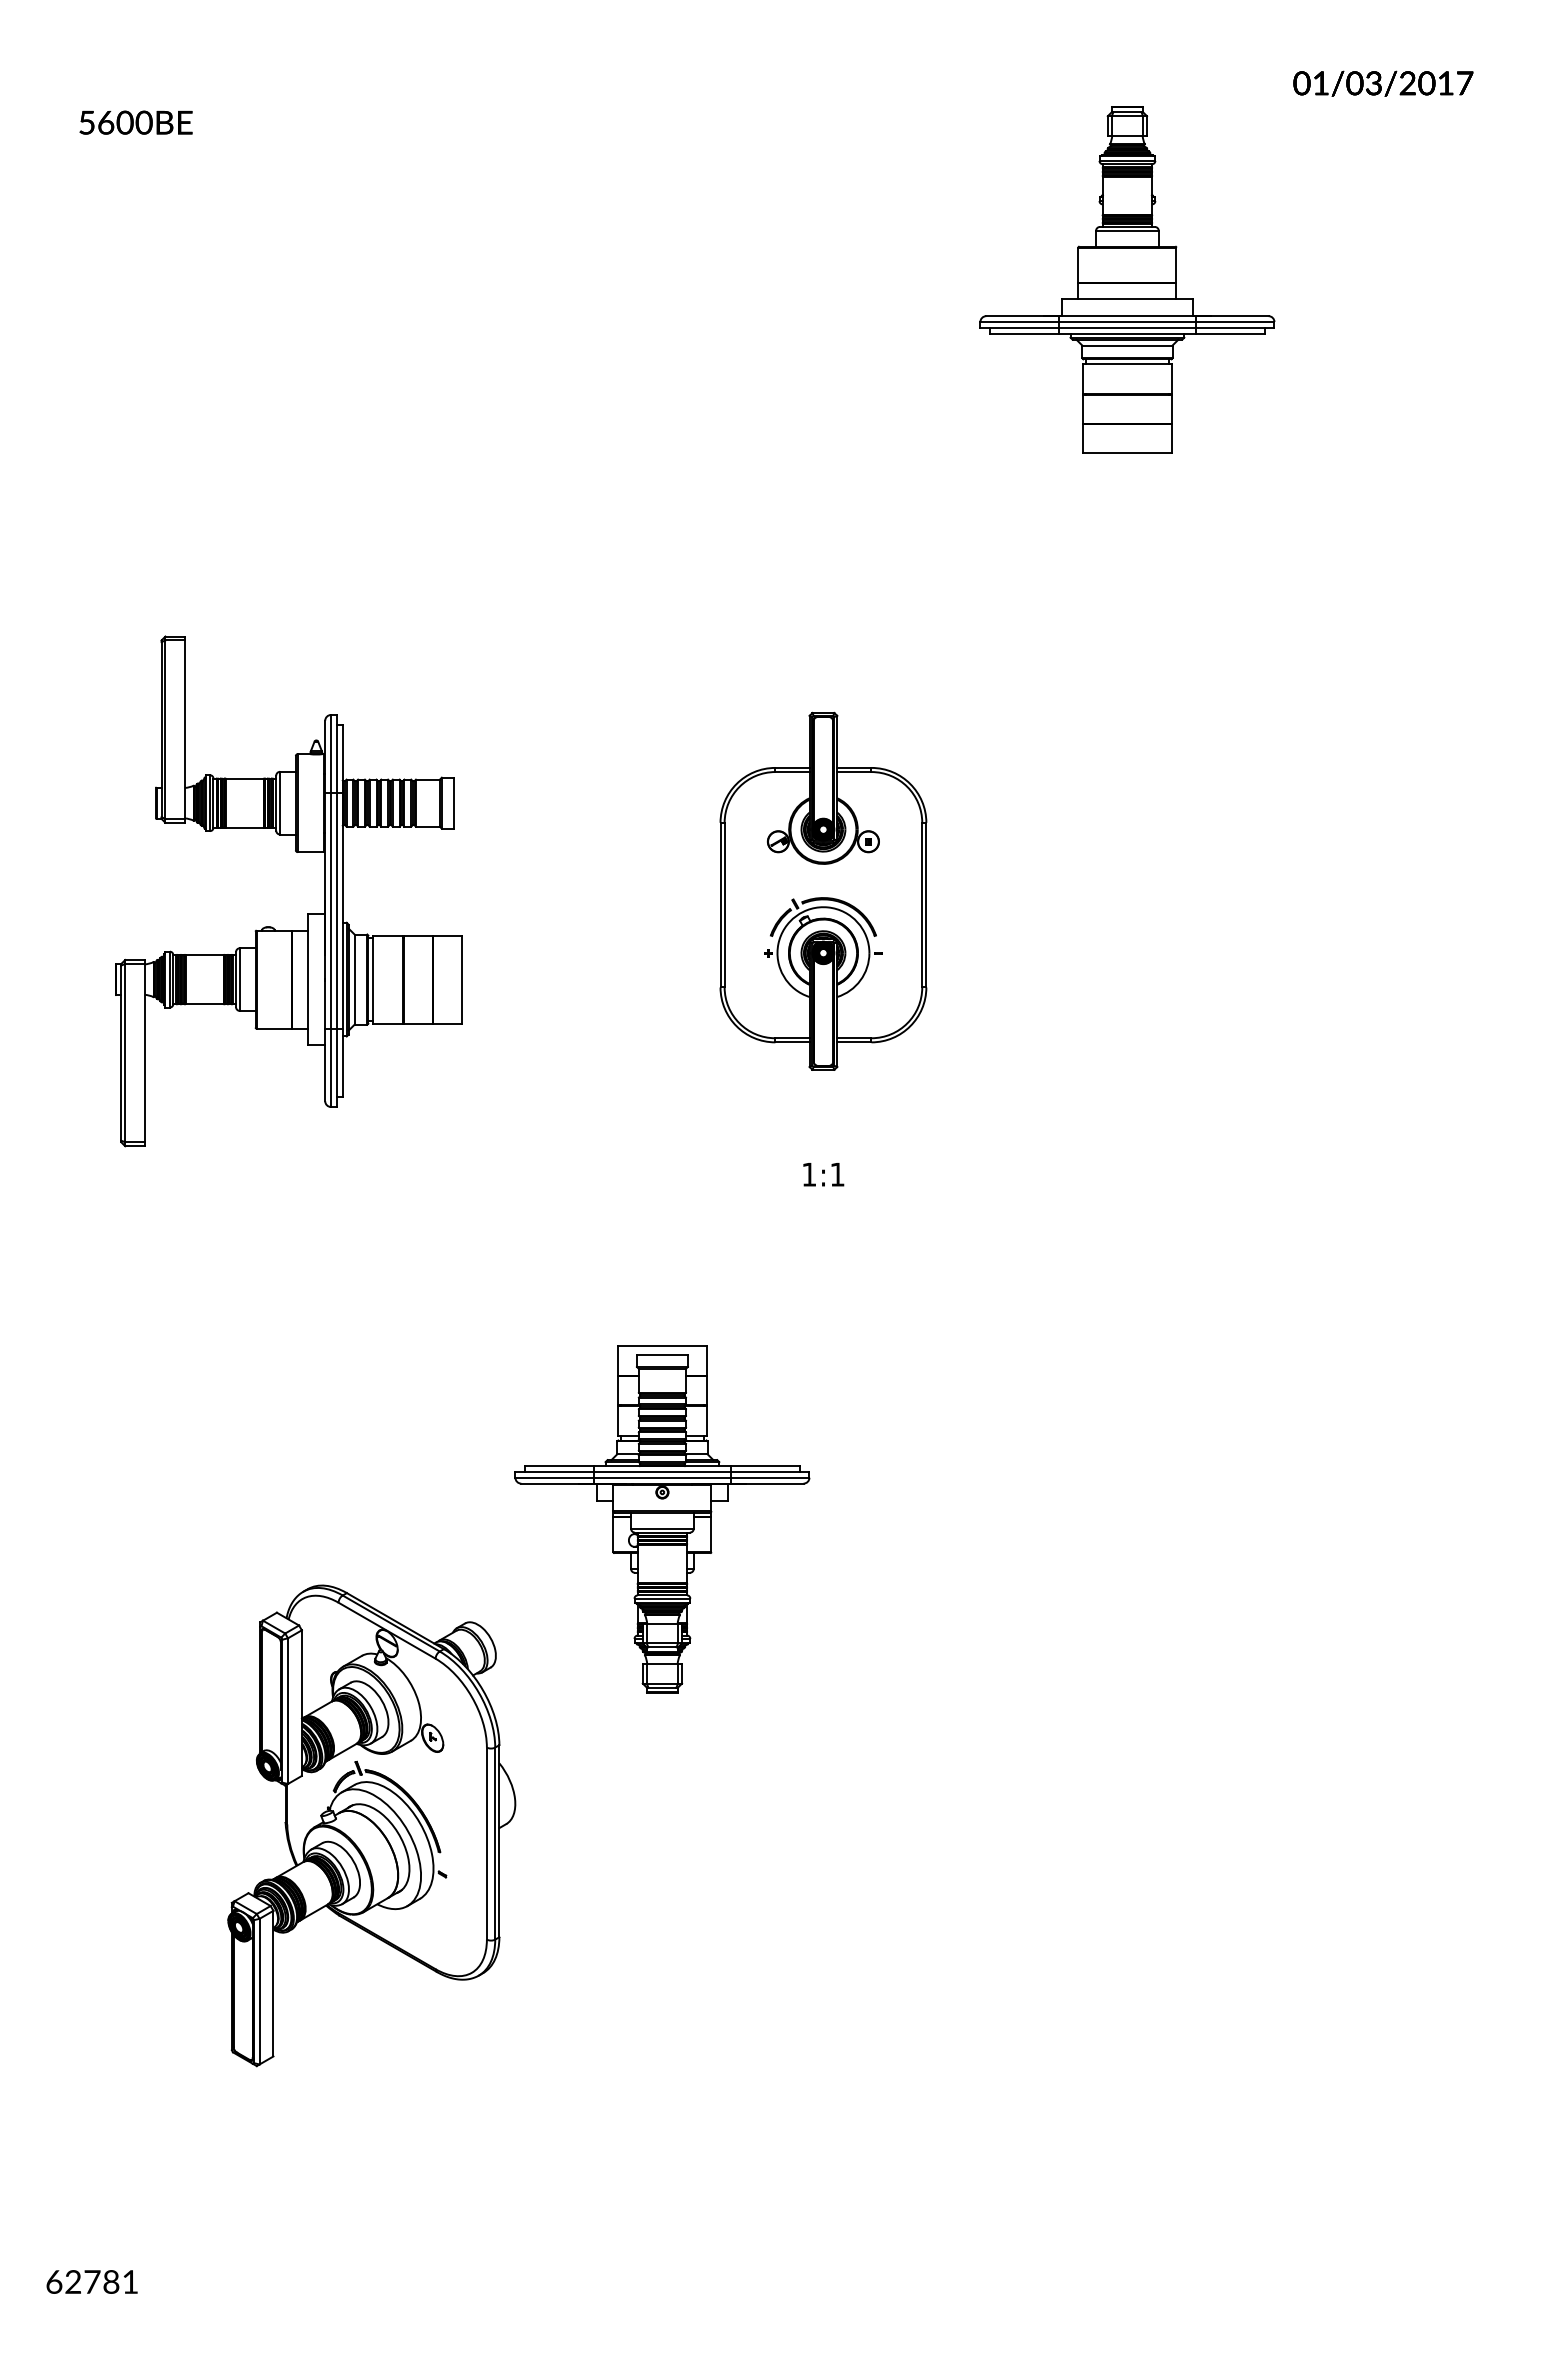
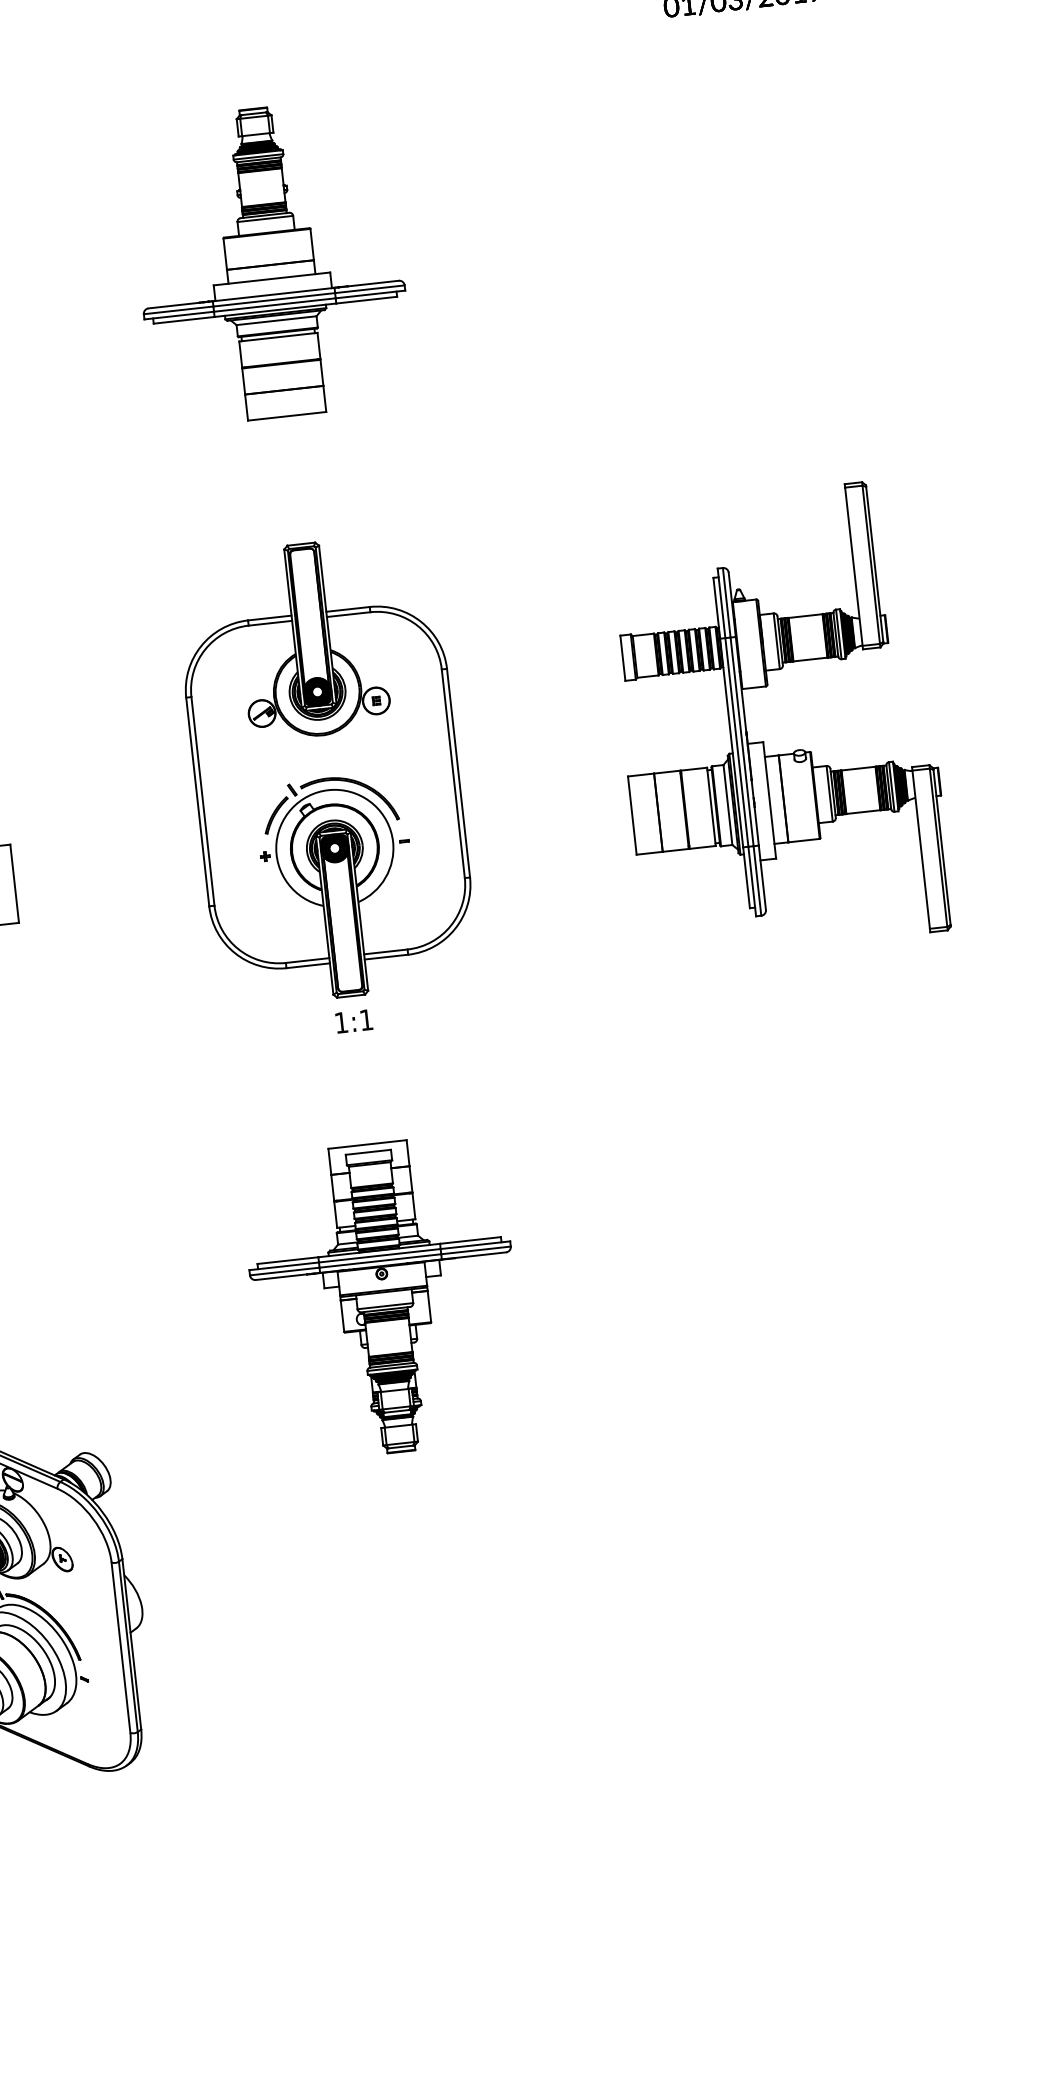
part: (1127, 279) -> (270, 262), moved
part: (823, 891) -> (326, 770), size x1.43
part: (1314, 913) -> (763, 741), added
part: (662, 1519) -> (384, 1297), moved

